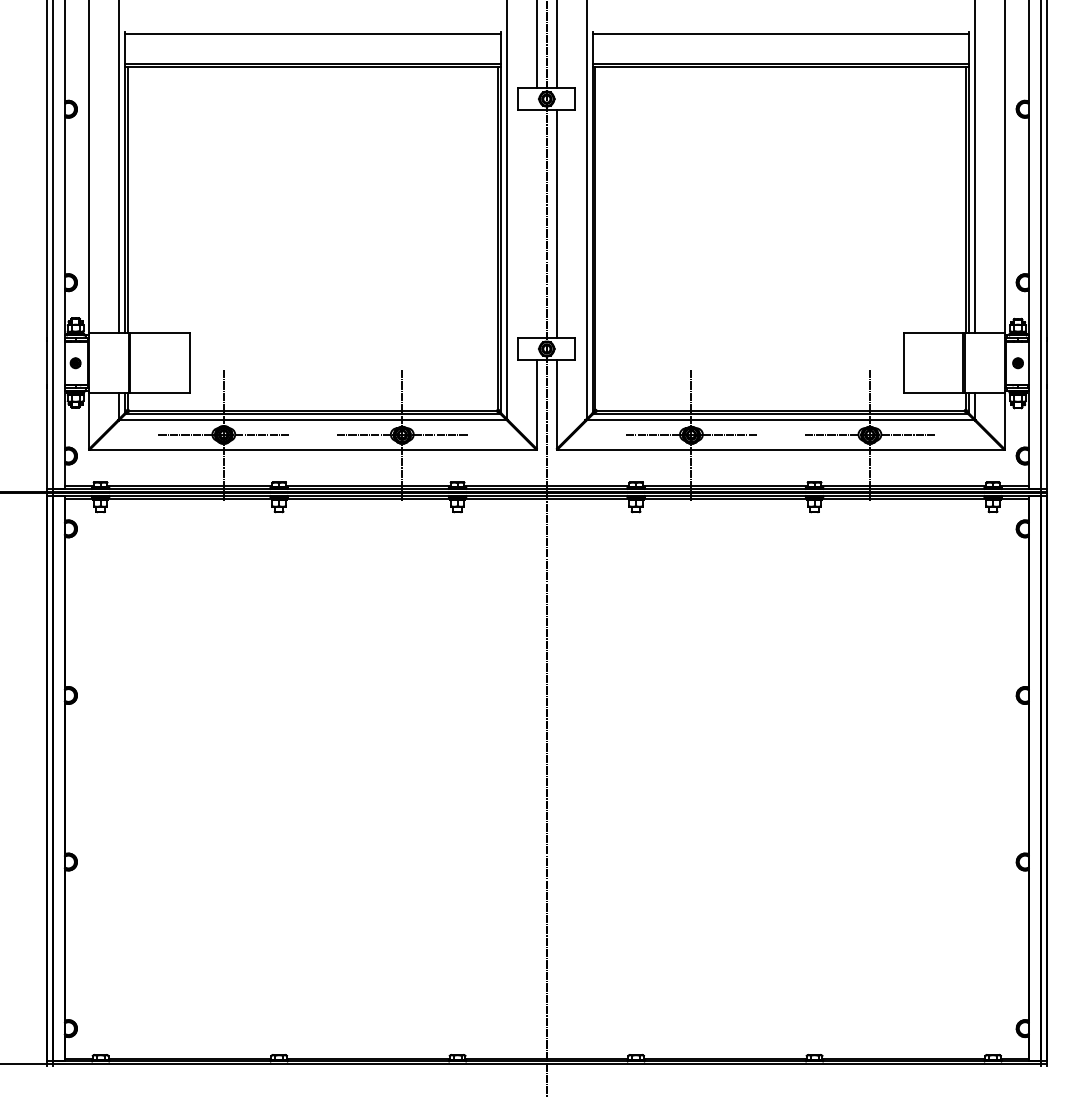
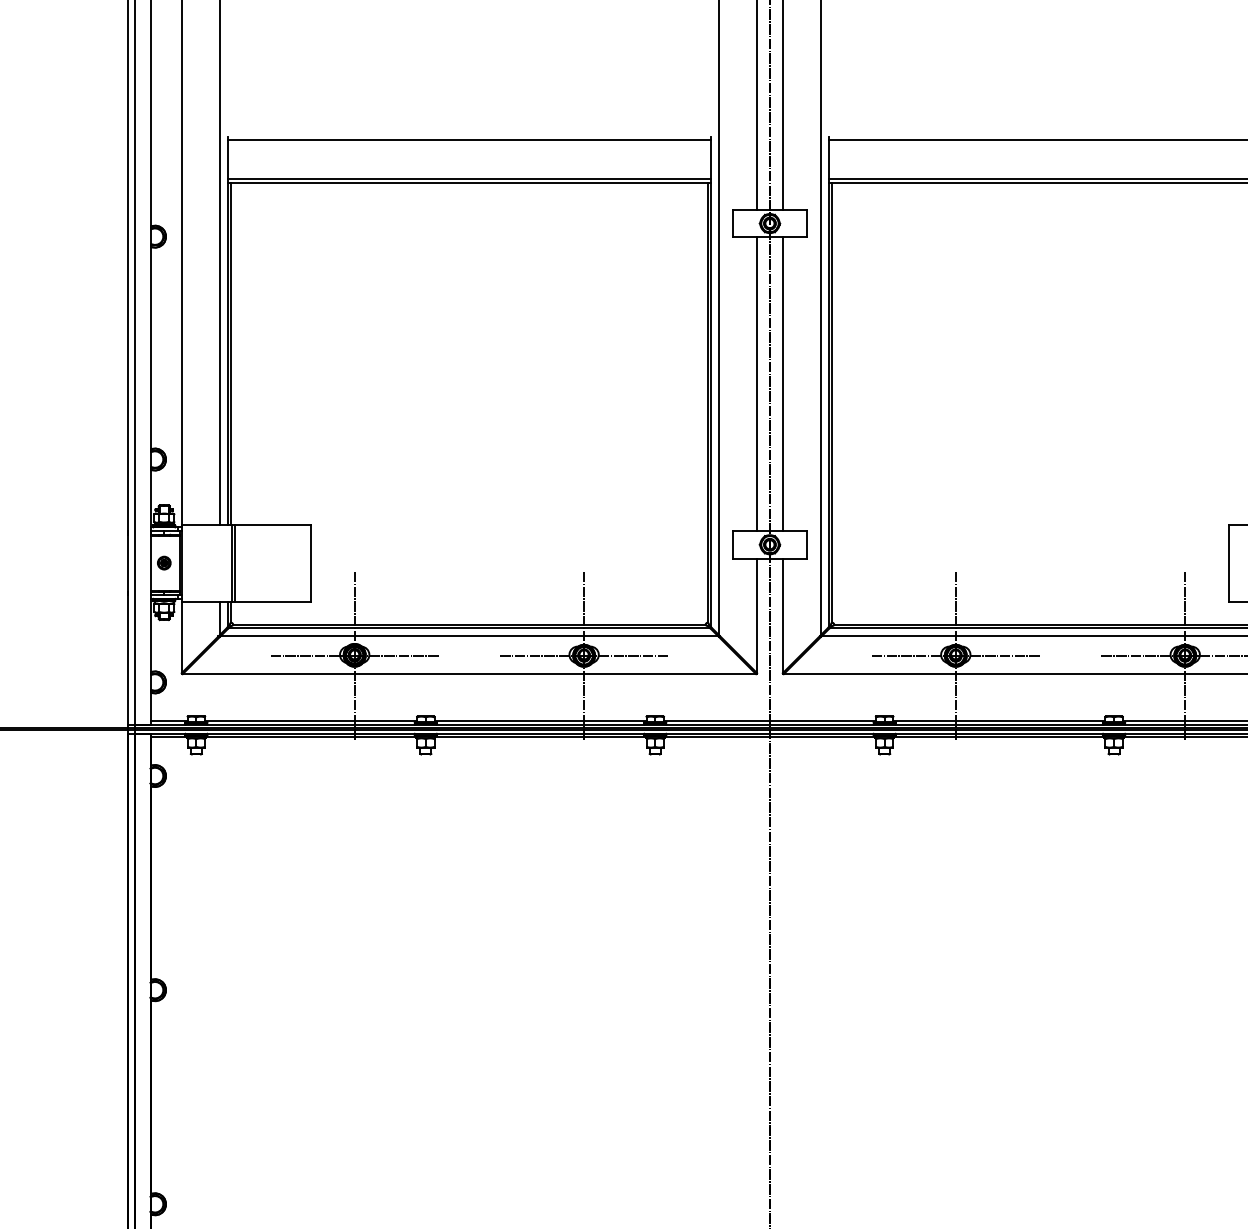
line: (536, 223) -> (756, 383), added

